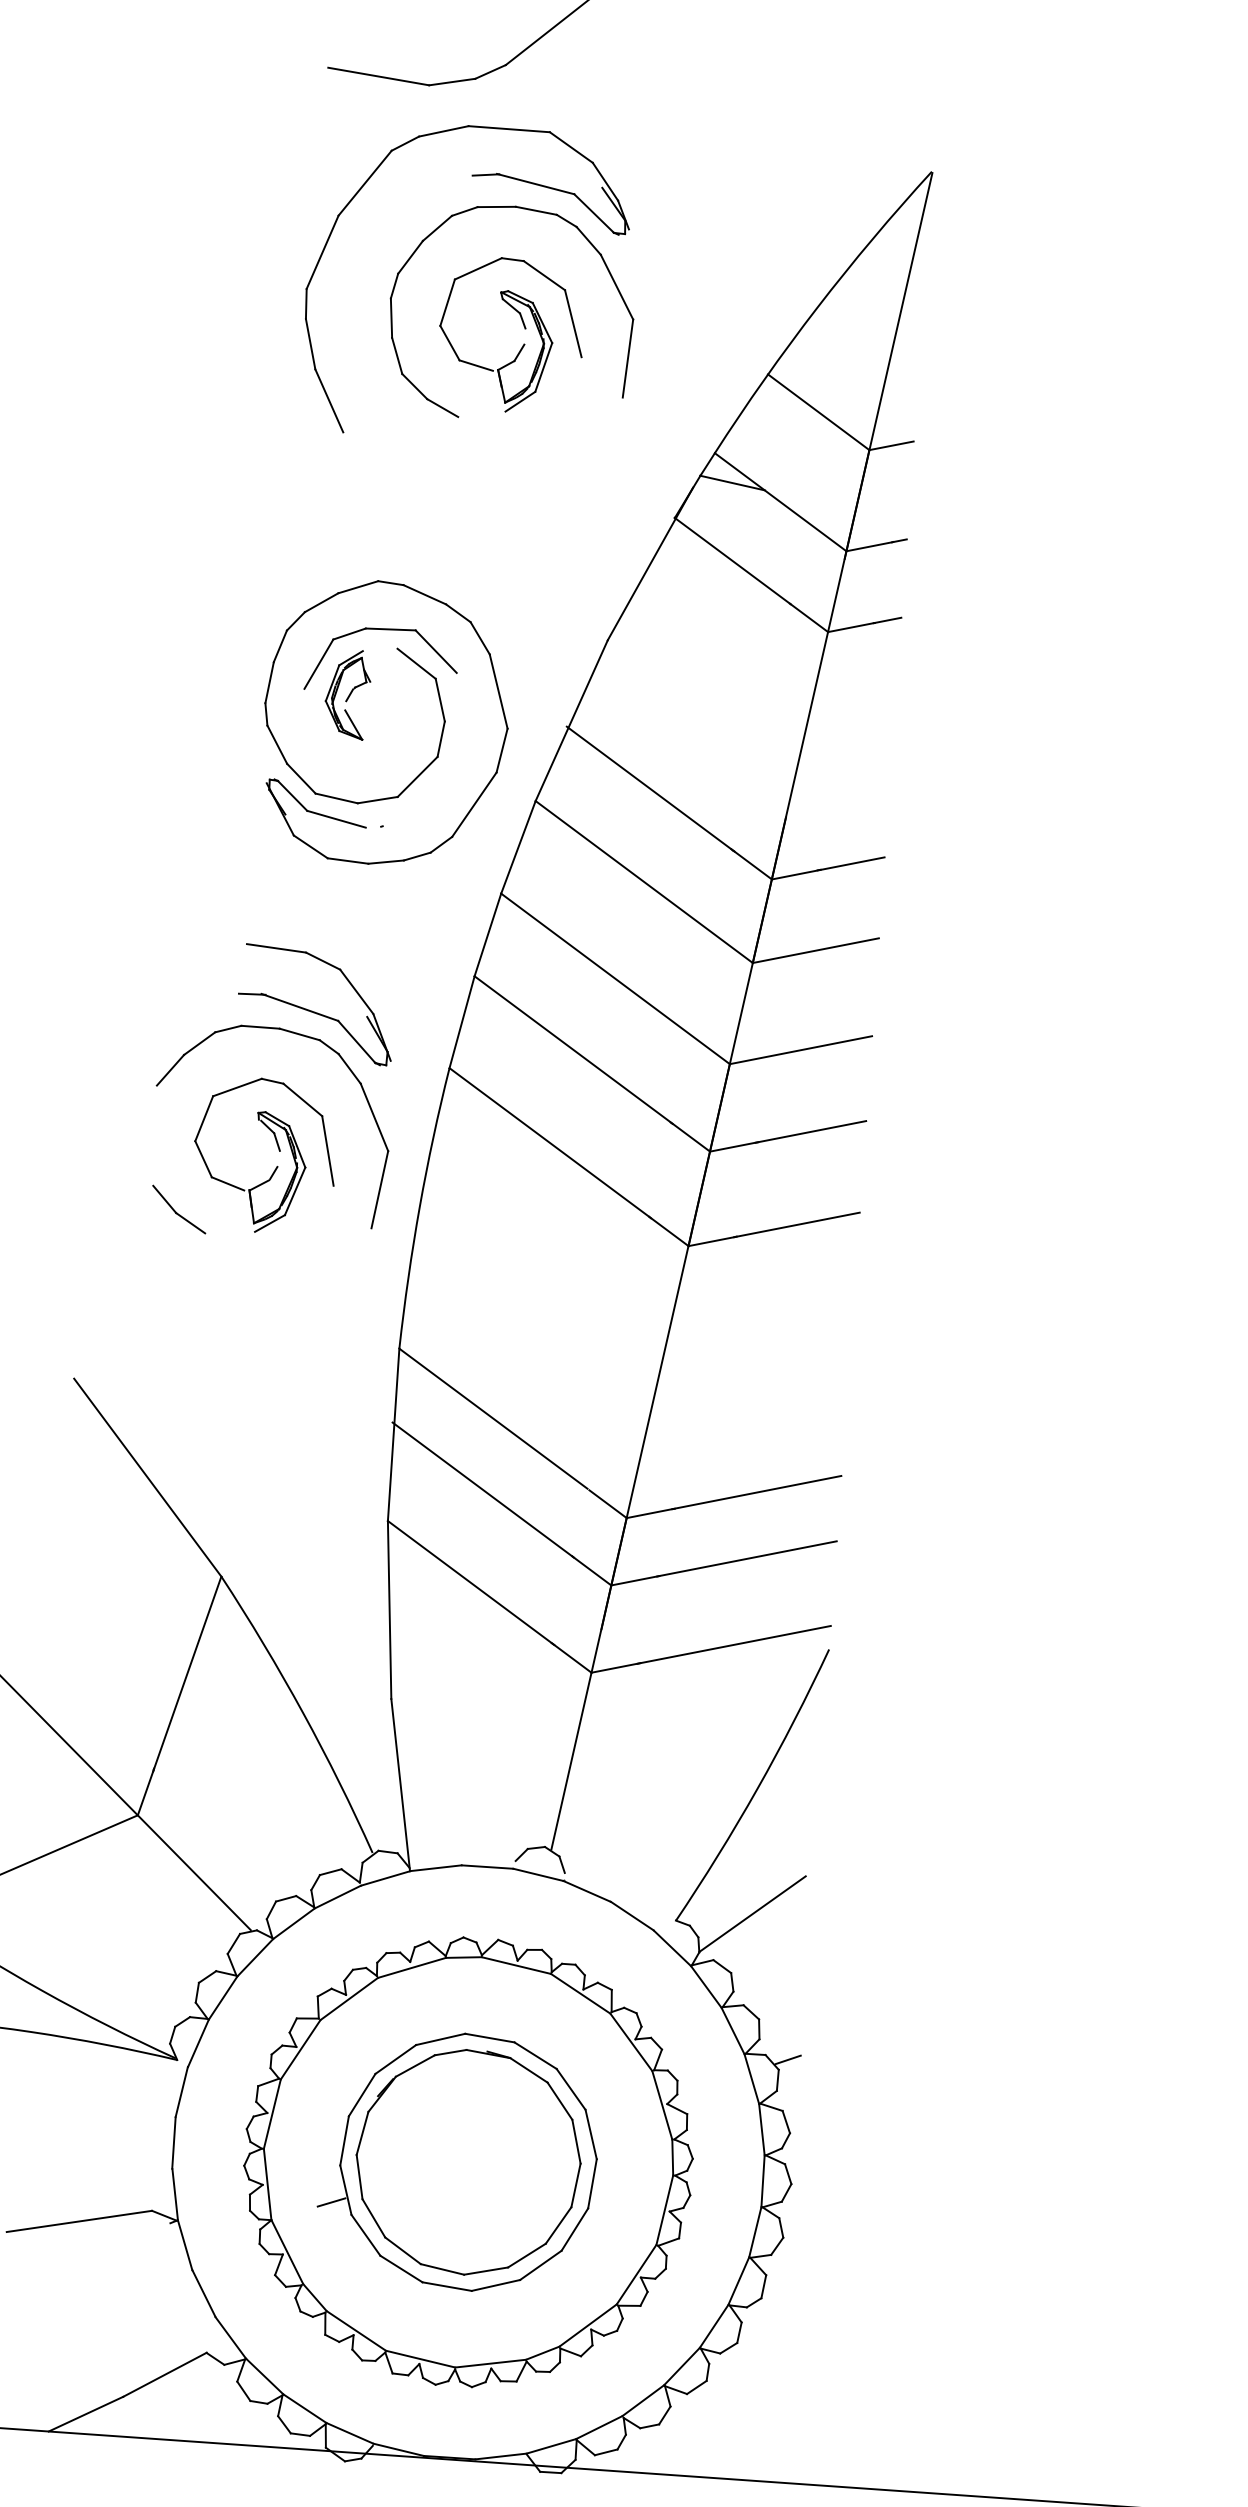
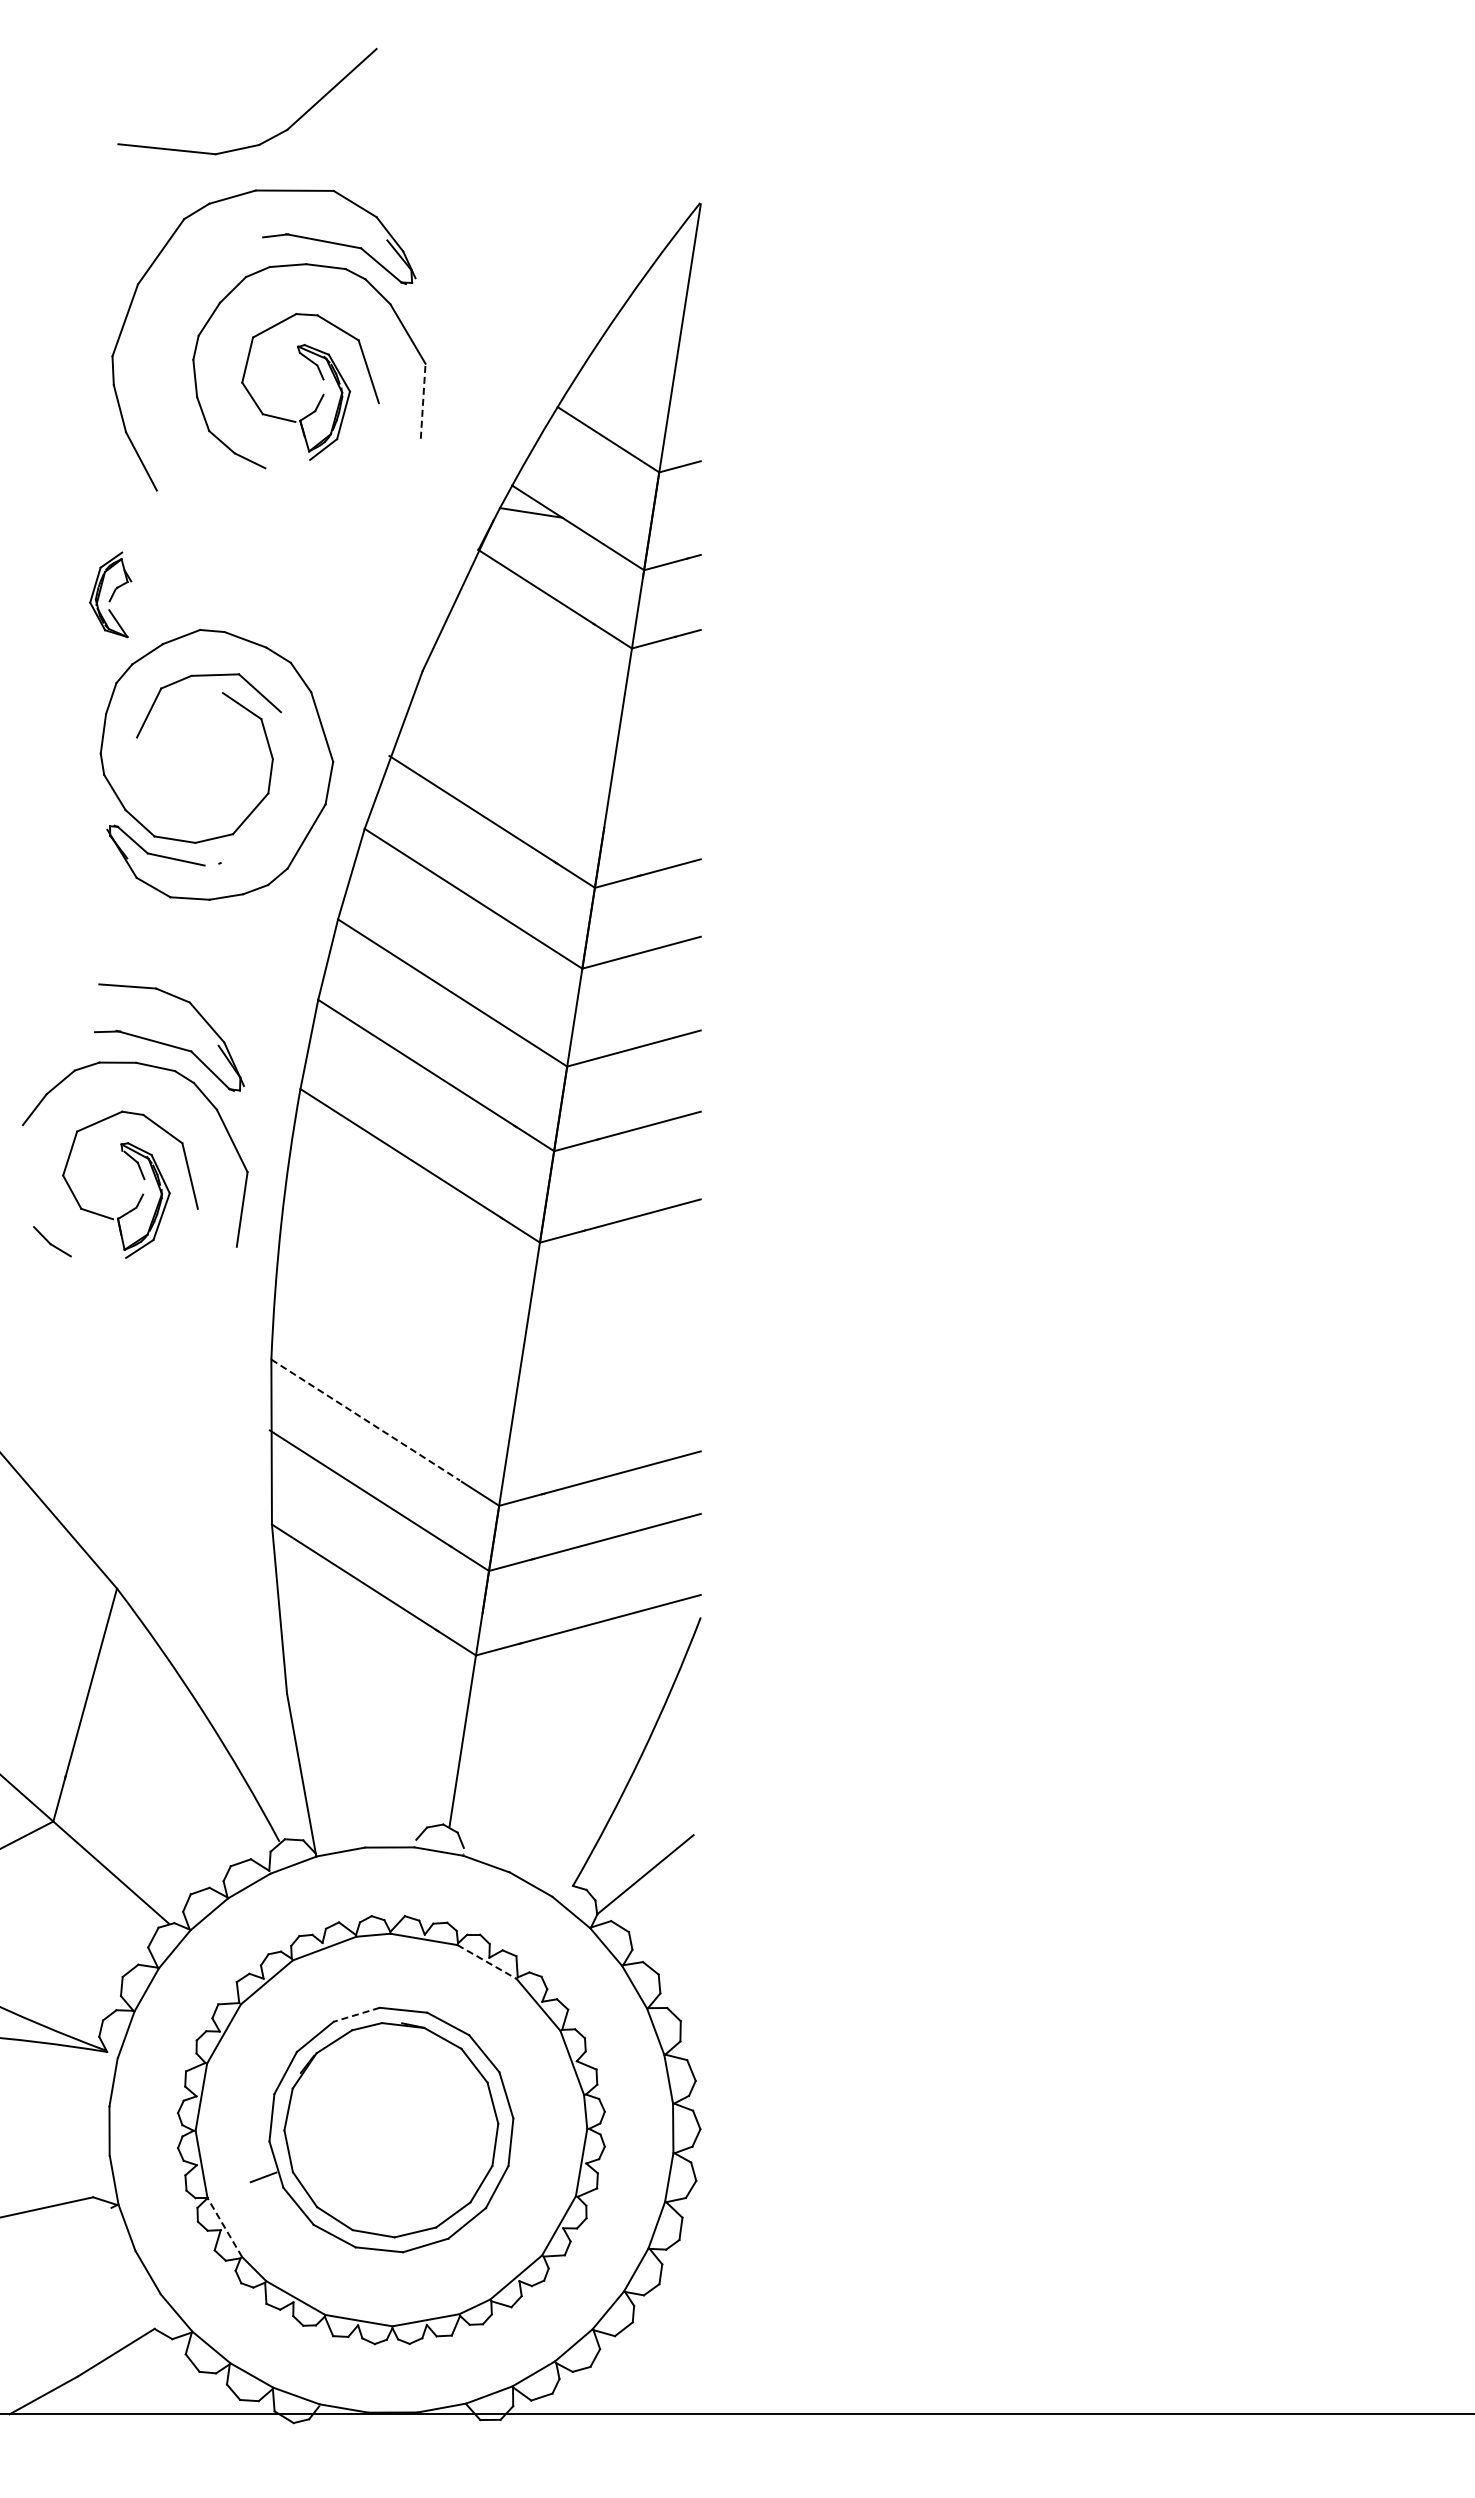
line: (628, 358) -> (423, 401), solid -> dashed
part: (347, 694) -> (110, 594), moved
part: (179, 1209) -> (52, 1241), size x0.7
line: (493, 1419) -> (365, 1420), solid -> dashed
line: (581, 1994) -> (487, 1962), solid -> dashed
line: (440, 2039) -> (356, 2014), solid -> dashed
line: (787, 2059) -> (688, 2010), removed
line: (286, 2251) -> (224, 2227), solid -> dashed

